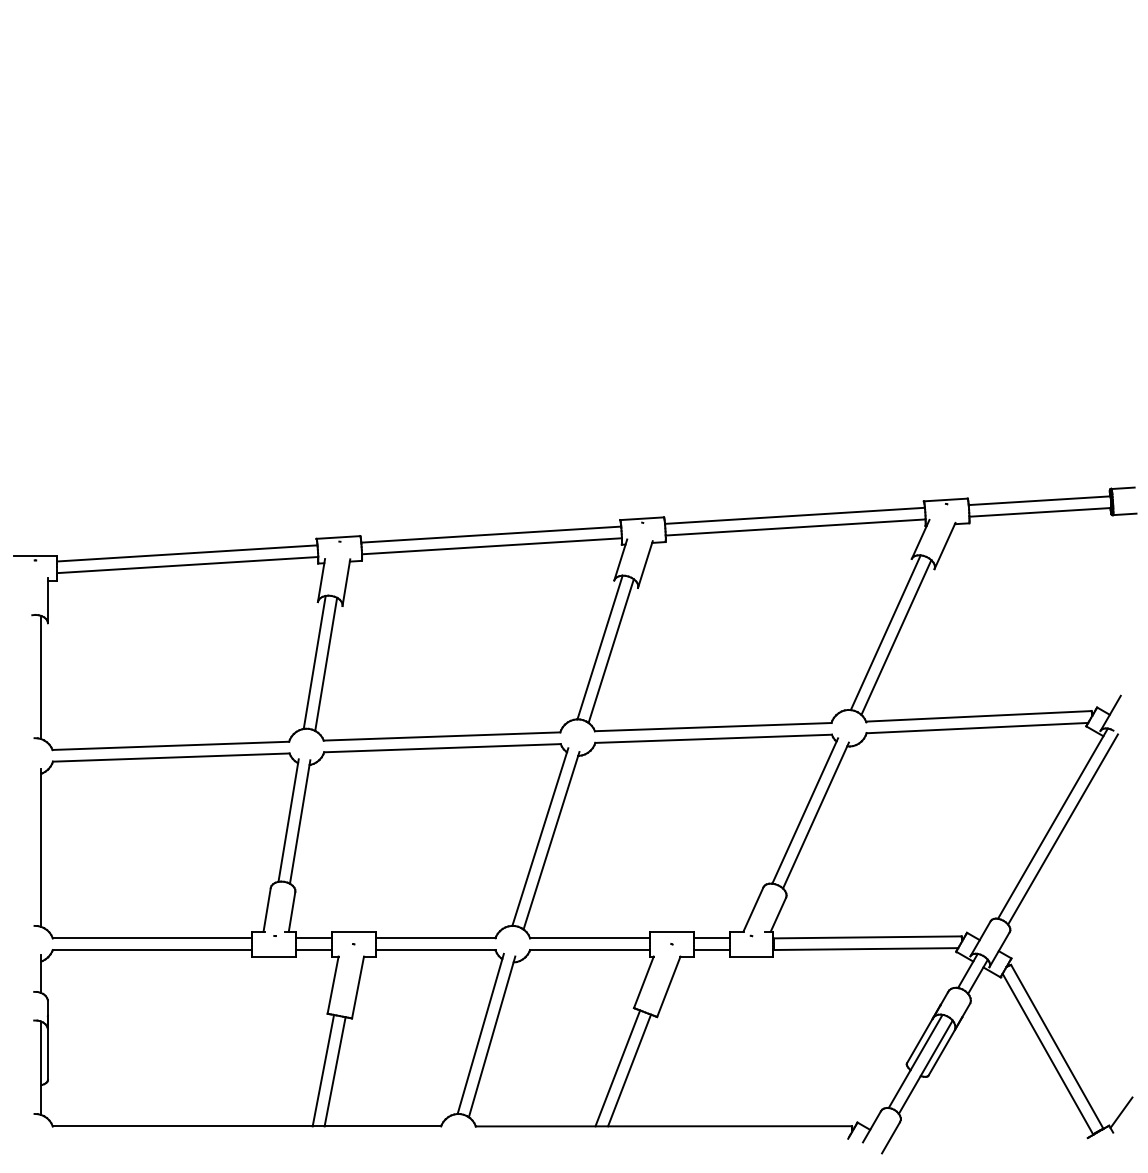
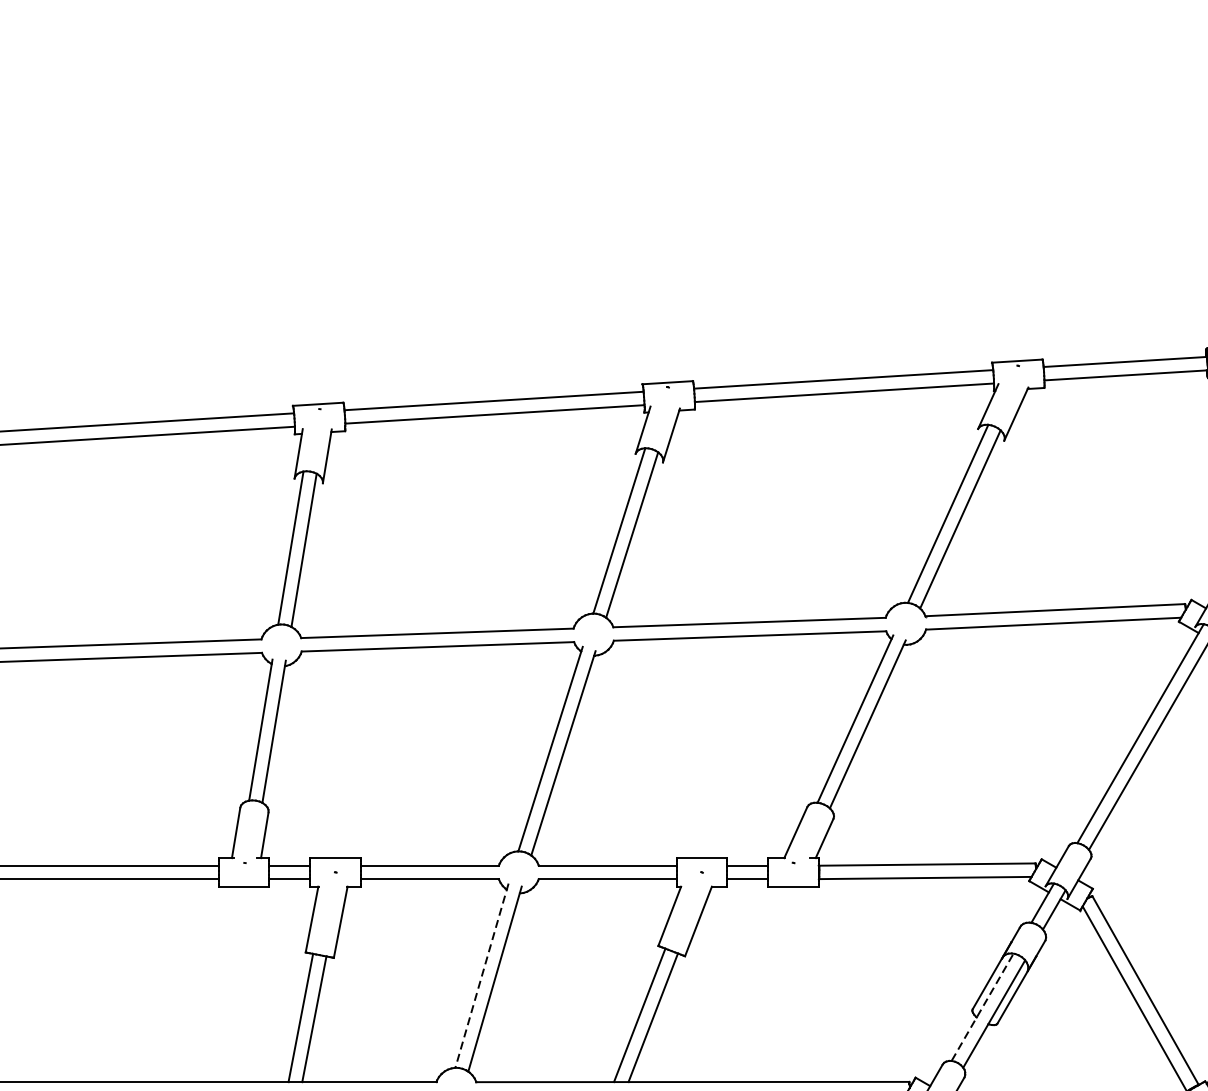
line: (480, 1034) -> (481, 976), solid -> dashed
line: (915, 1062) -> (982, 1008), solid -> dashed

